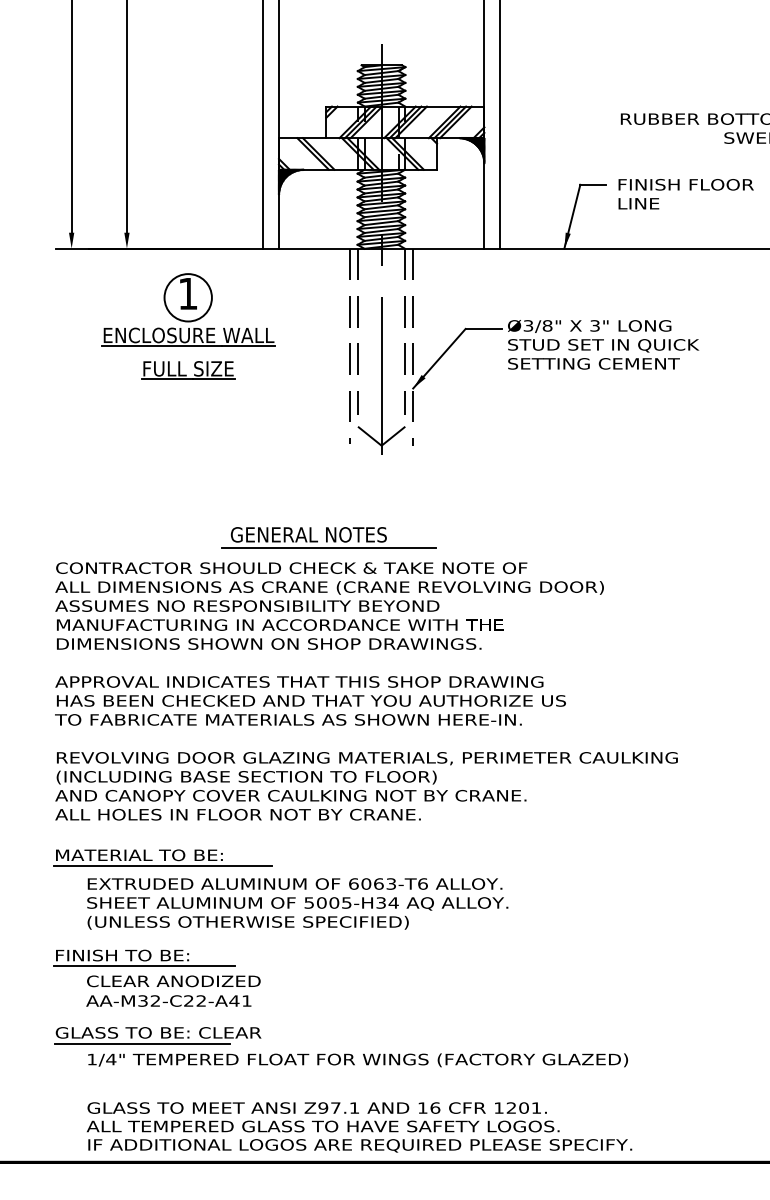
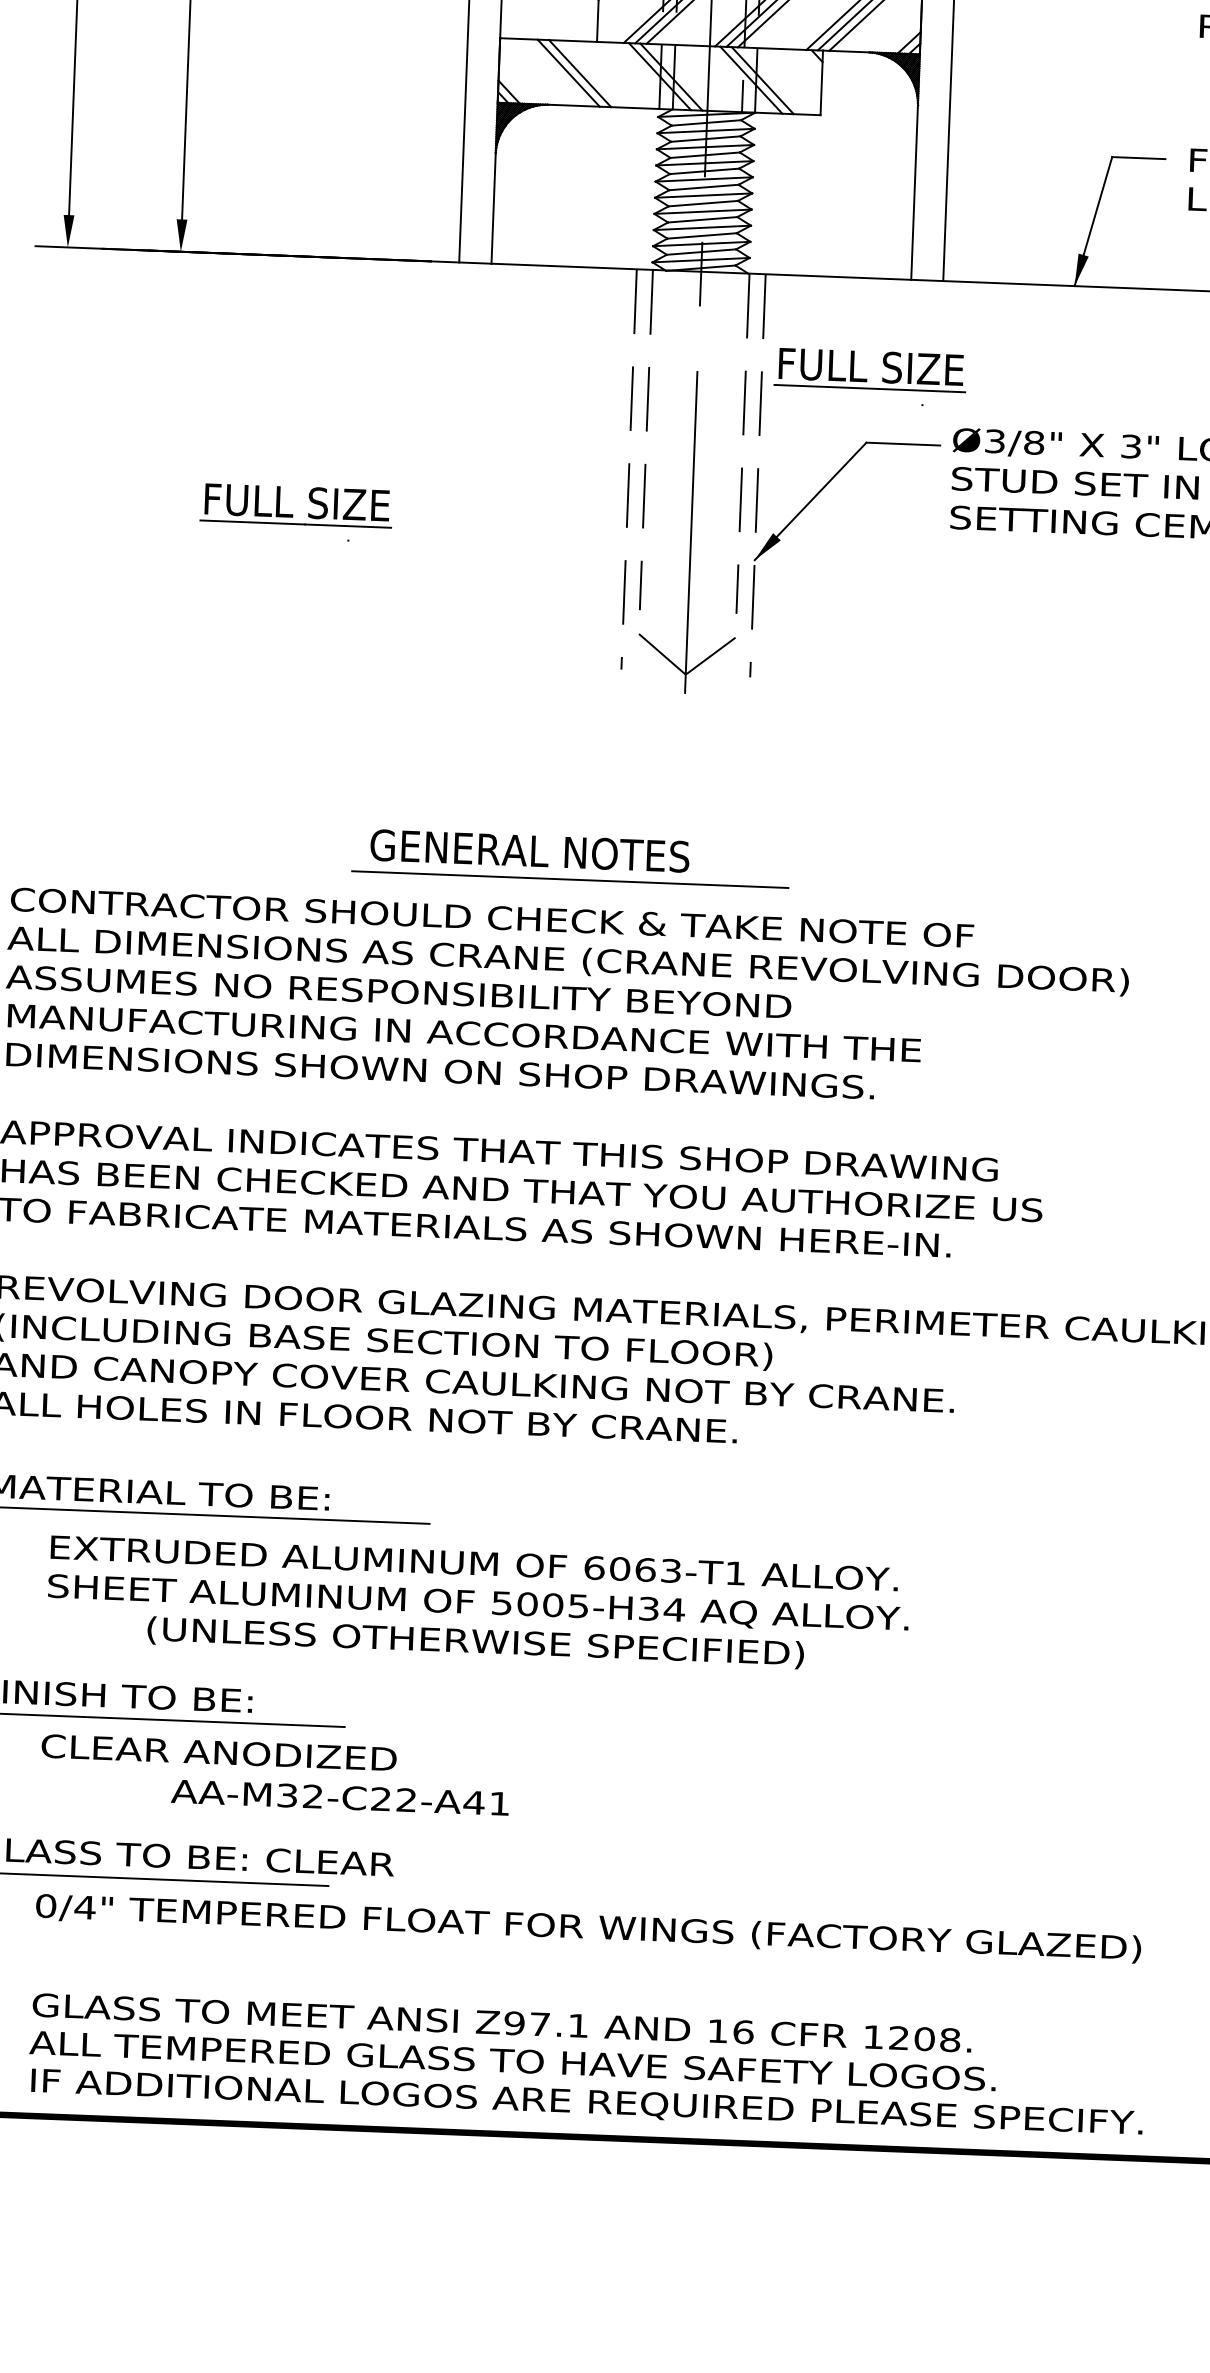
part: (466, 293) -> (871, 370), added
part: (188, 309) -> (301, 381), removed
text: (422, 883) -> (734, 1572), 6063-T6 -> 6063-T1
text: (247, 922) -> (474, 1642), moved
text: (168, 1000) -> (339, 1796), moved
text: (92, 1059) -> (46, 1906), 1/4" -> 0/4"
text: (536, 1107) -> (950, 2038), 1201. -> 1208.

